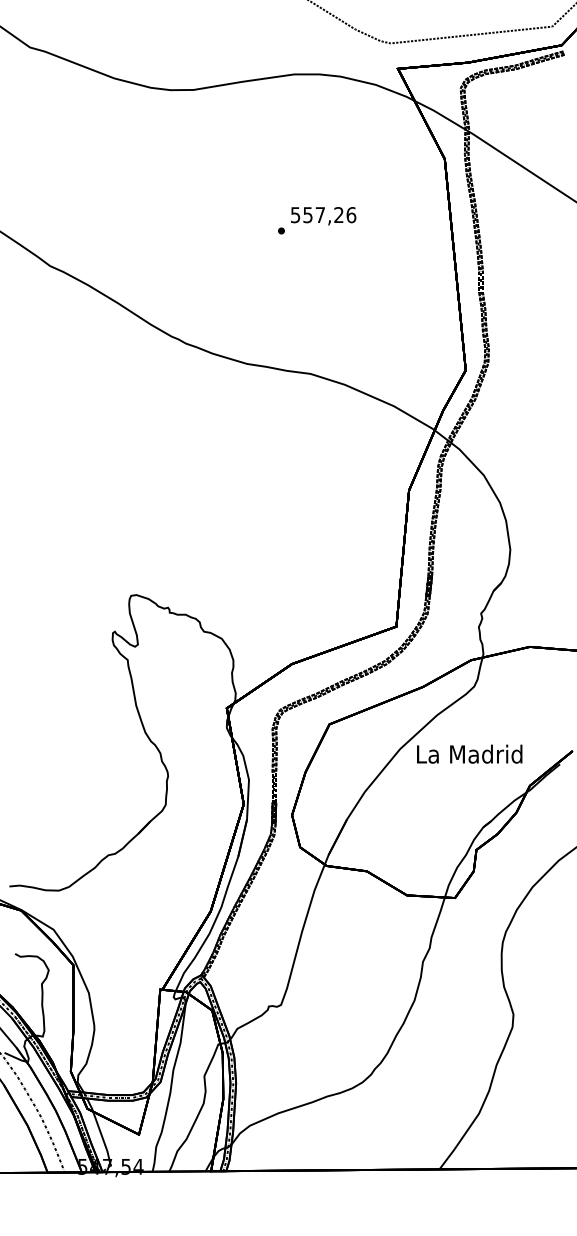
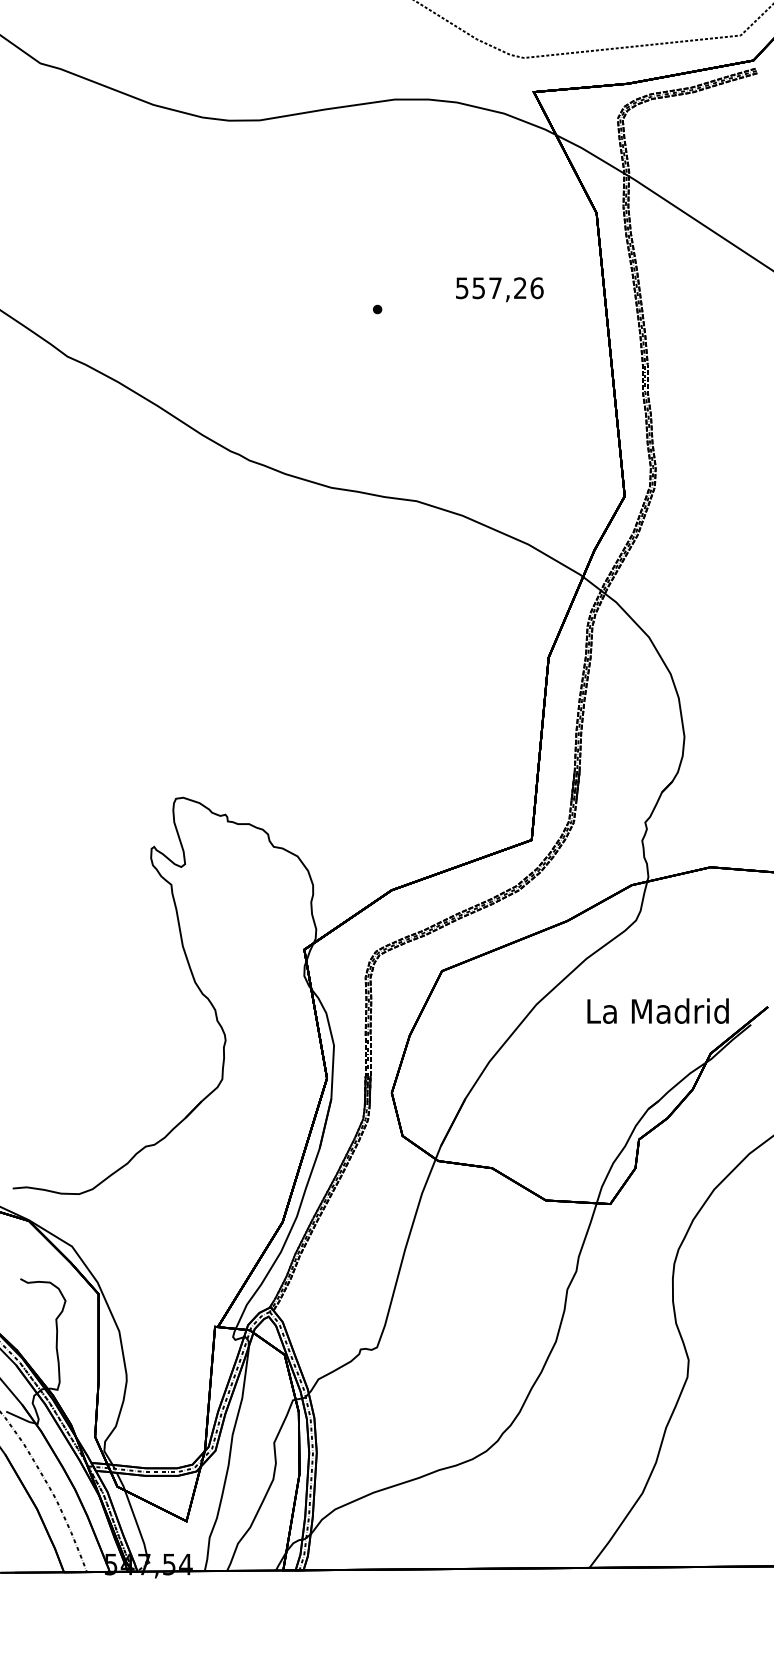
text: (323, 216) -> (499, 290), moved
text: (469, 753) -> (657, 1010), moved

